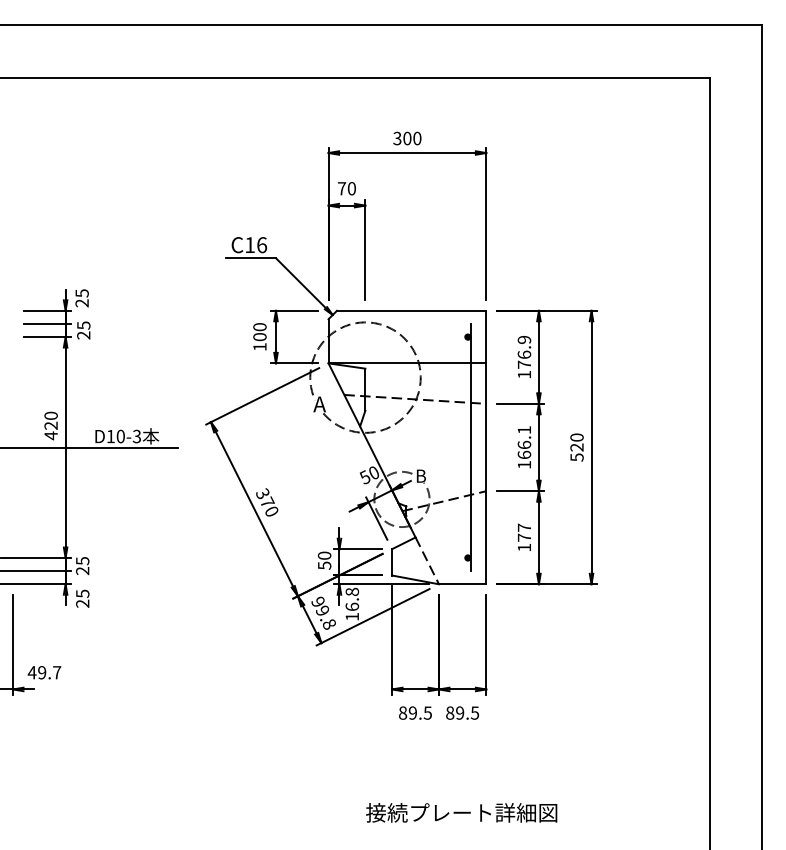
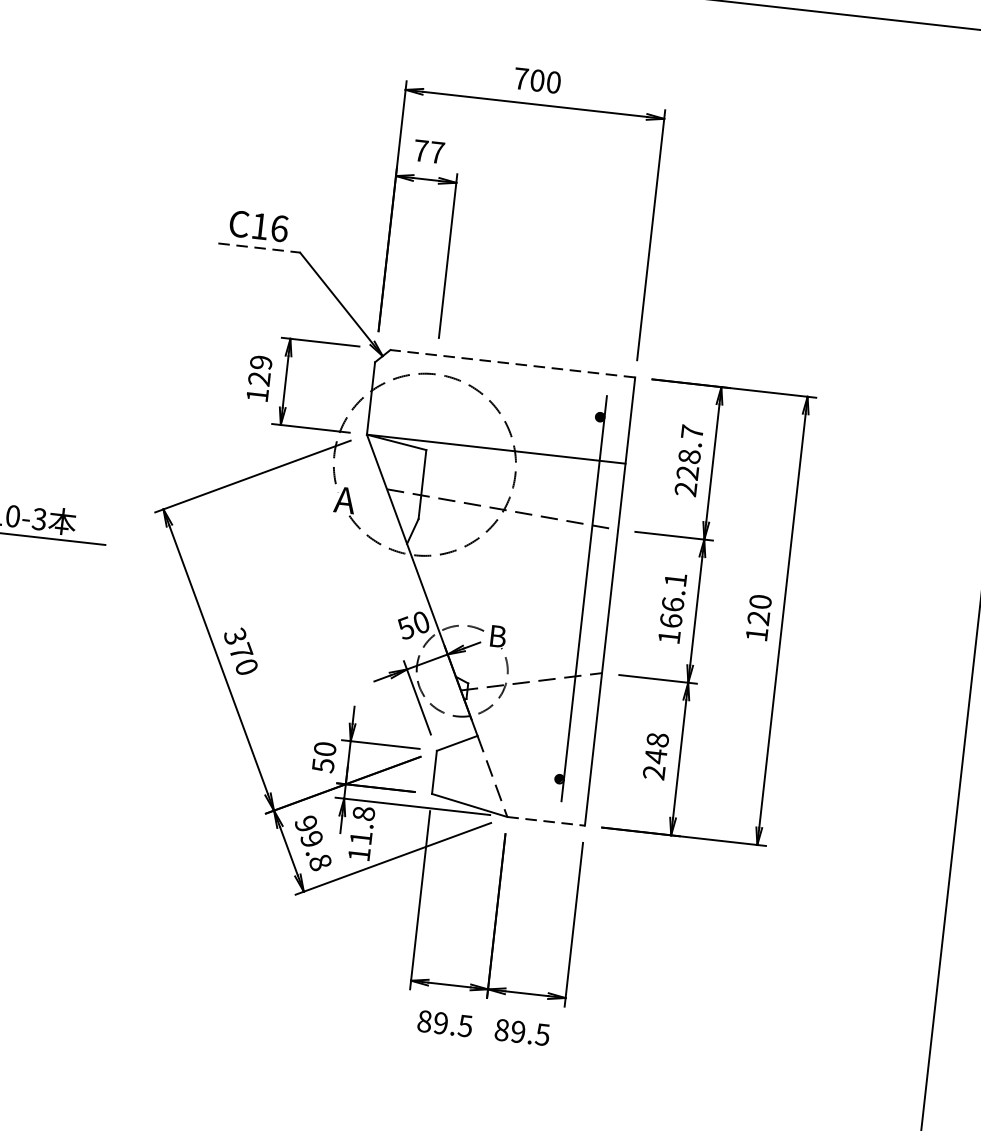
text: (397, 138) -> (521, 78), 300 -> 700
text: (351, 188) -> (436, 152), 70 -> 77
line: (251, 258) -> (259, 248), solid -> dashed
line: (411, 310) -> (512, 363), solid -> dashed
text: (259, 332) -> (259, 371), 100 -> 129
text: (524, 356) -> (689, 459), 176.9 -> 228.7
text: (576, 457) -> (756, 634), 520 -> 120
text: (524, 537) -> (656, 756), 177 -> 248
line: (462, 584) -> (545, 821), solid -> dashed
text: (352, 606) -> (361, 837), 16.8 -> 11.8

